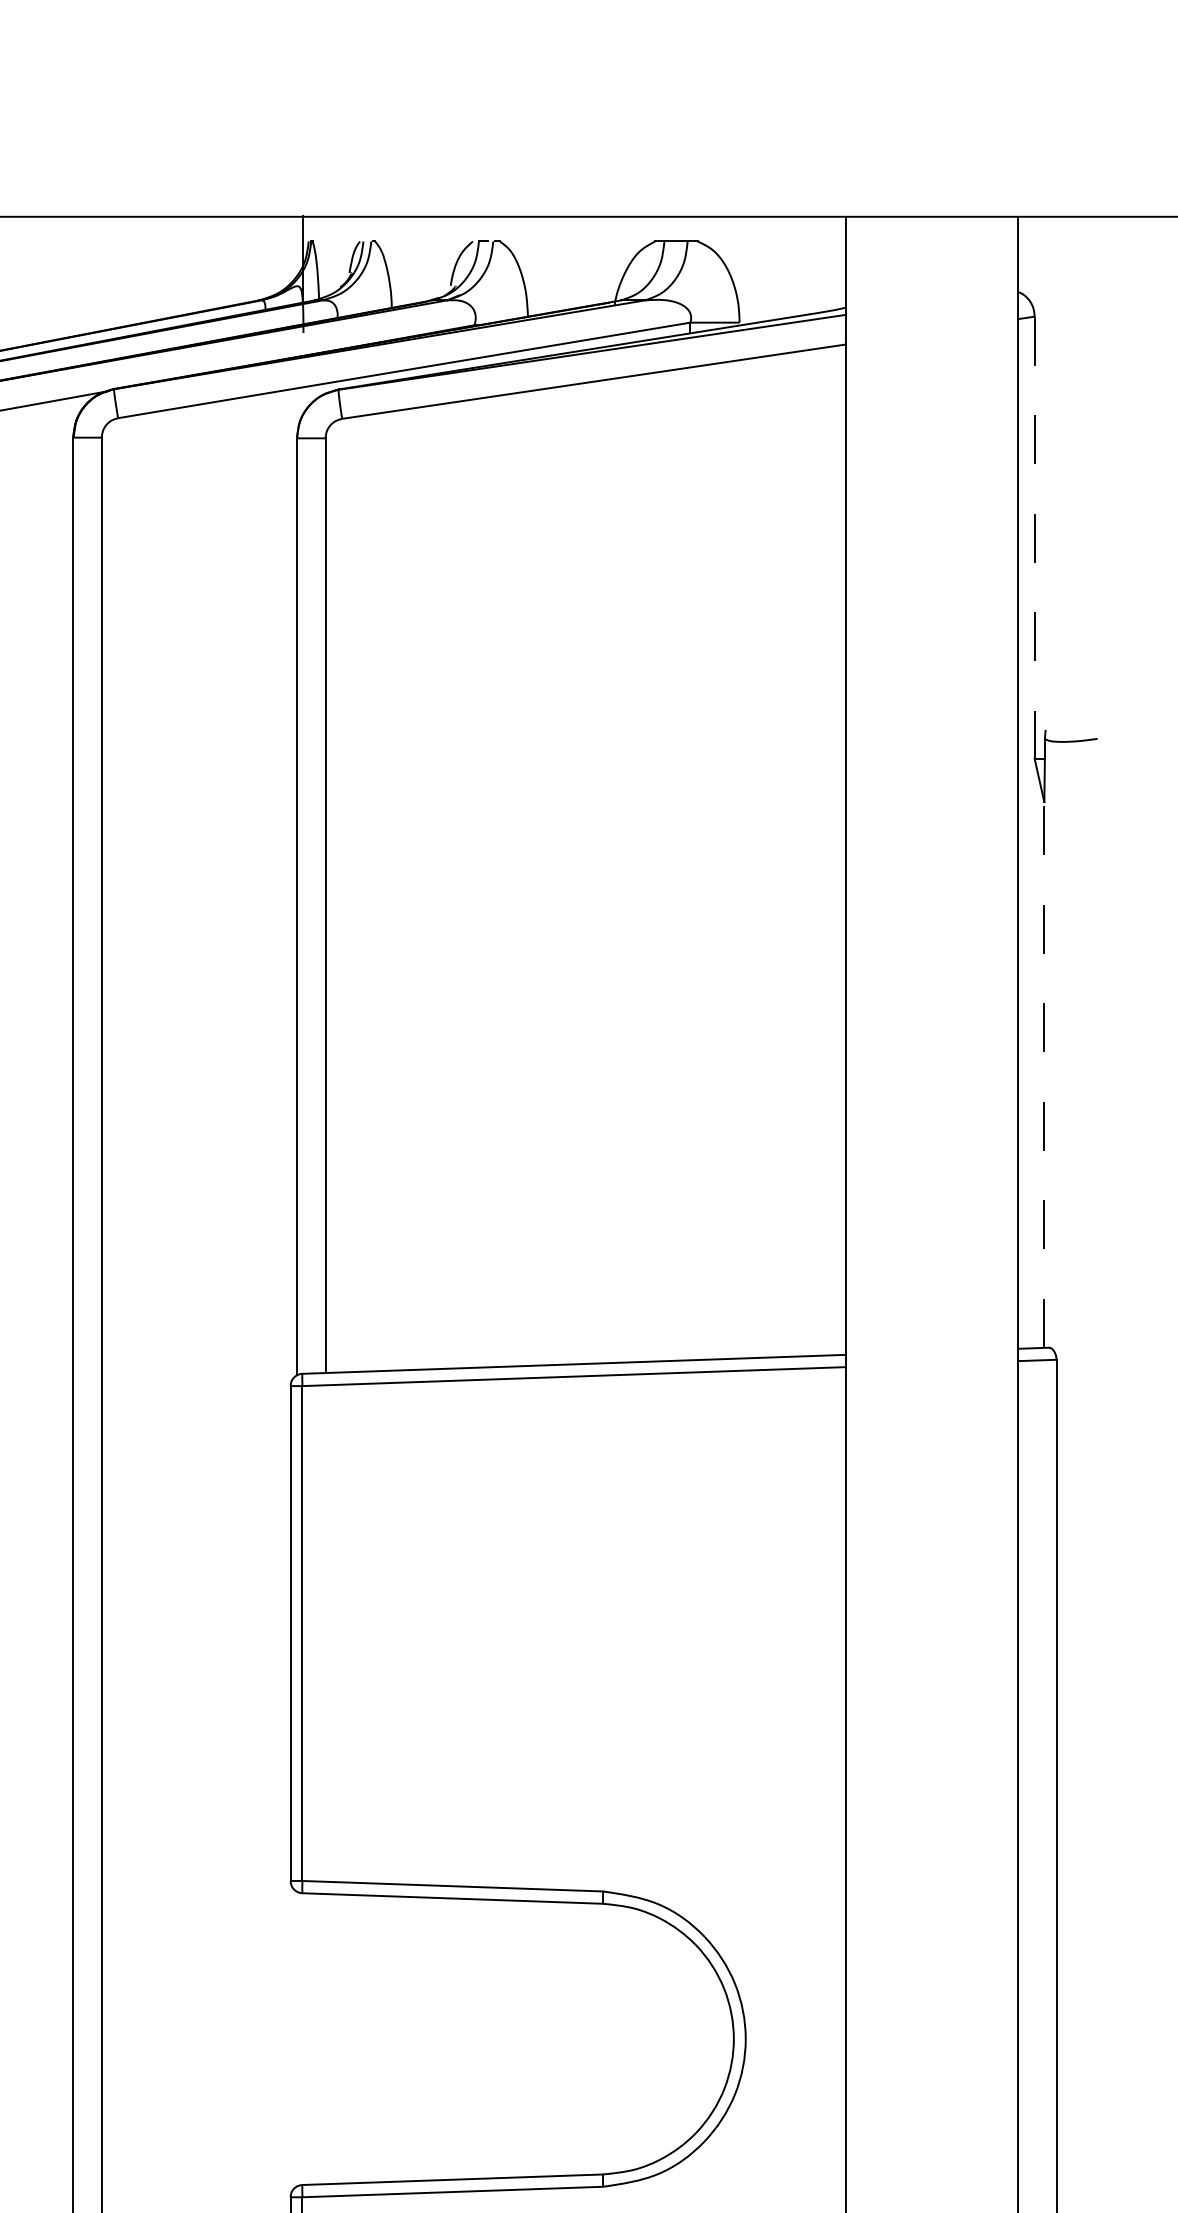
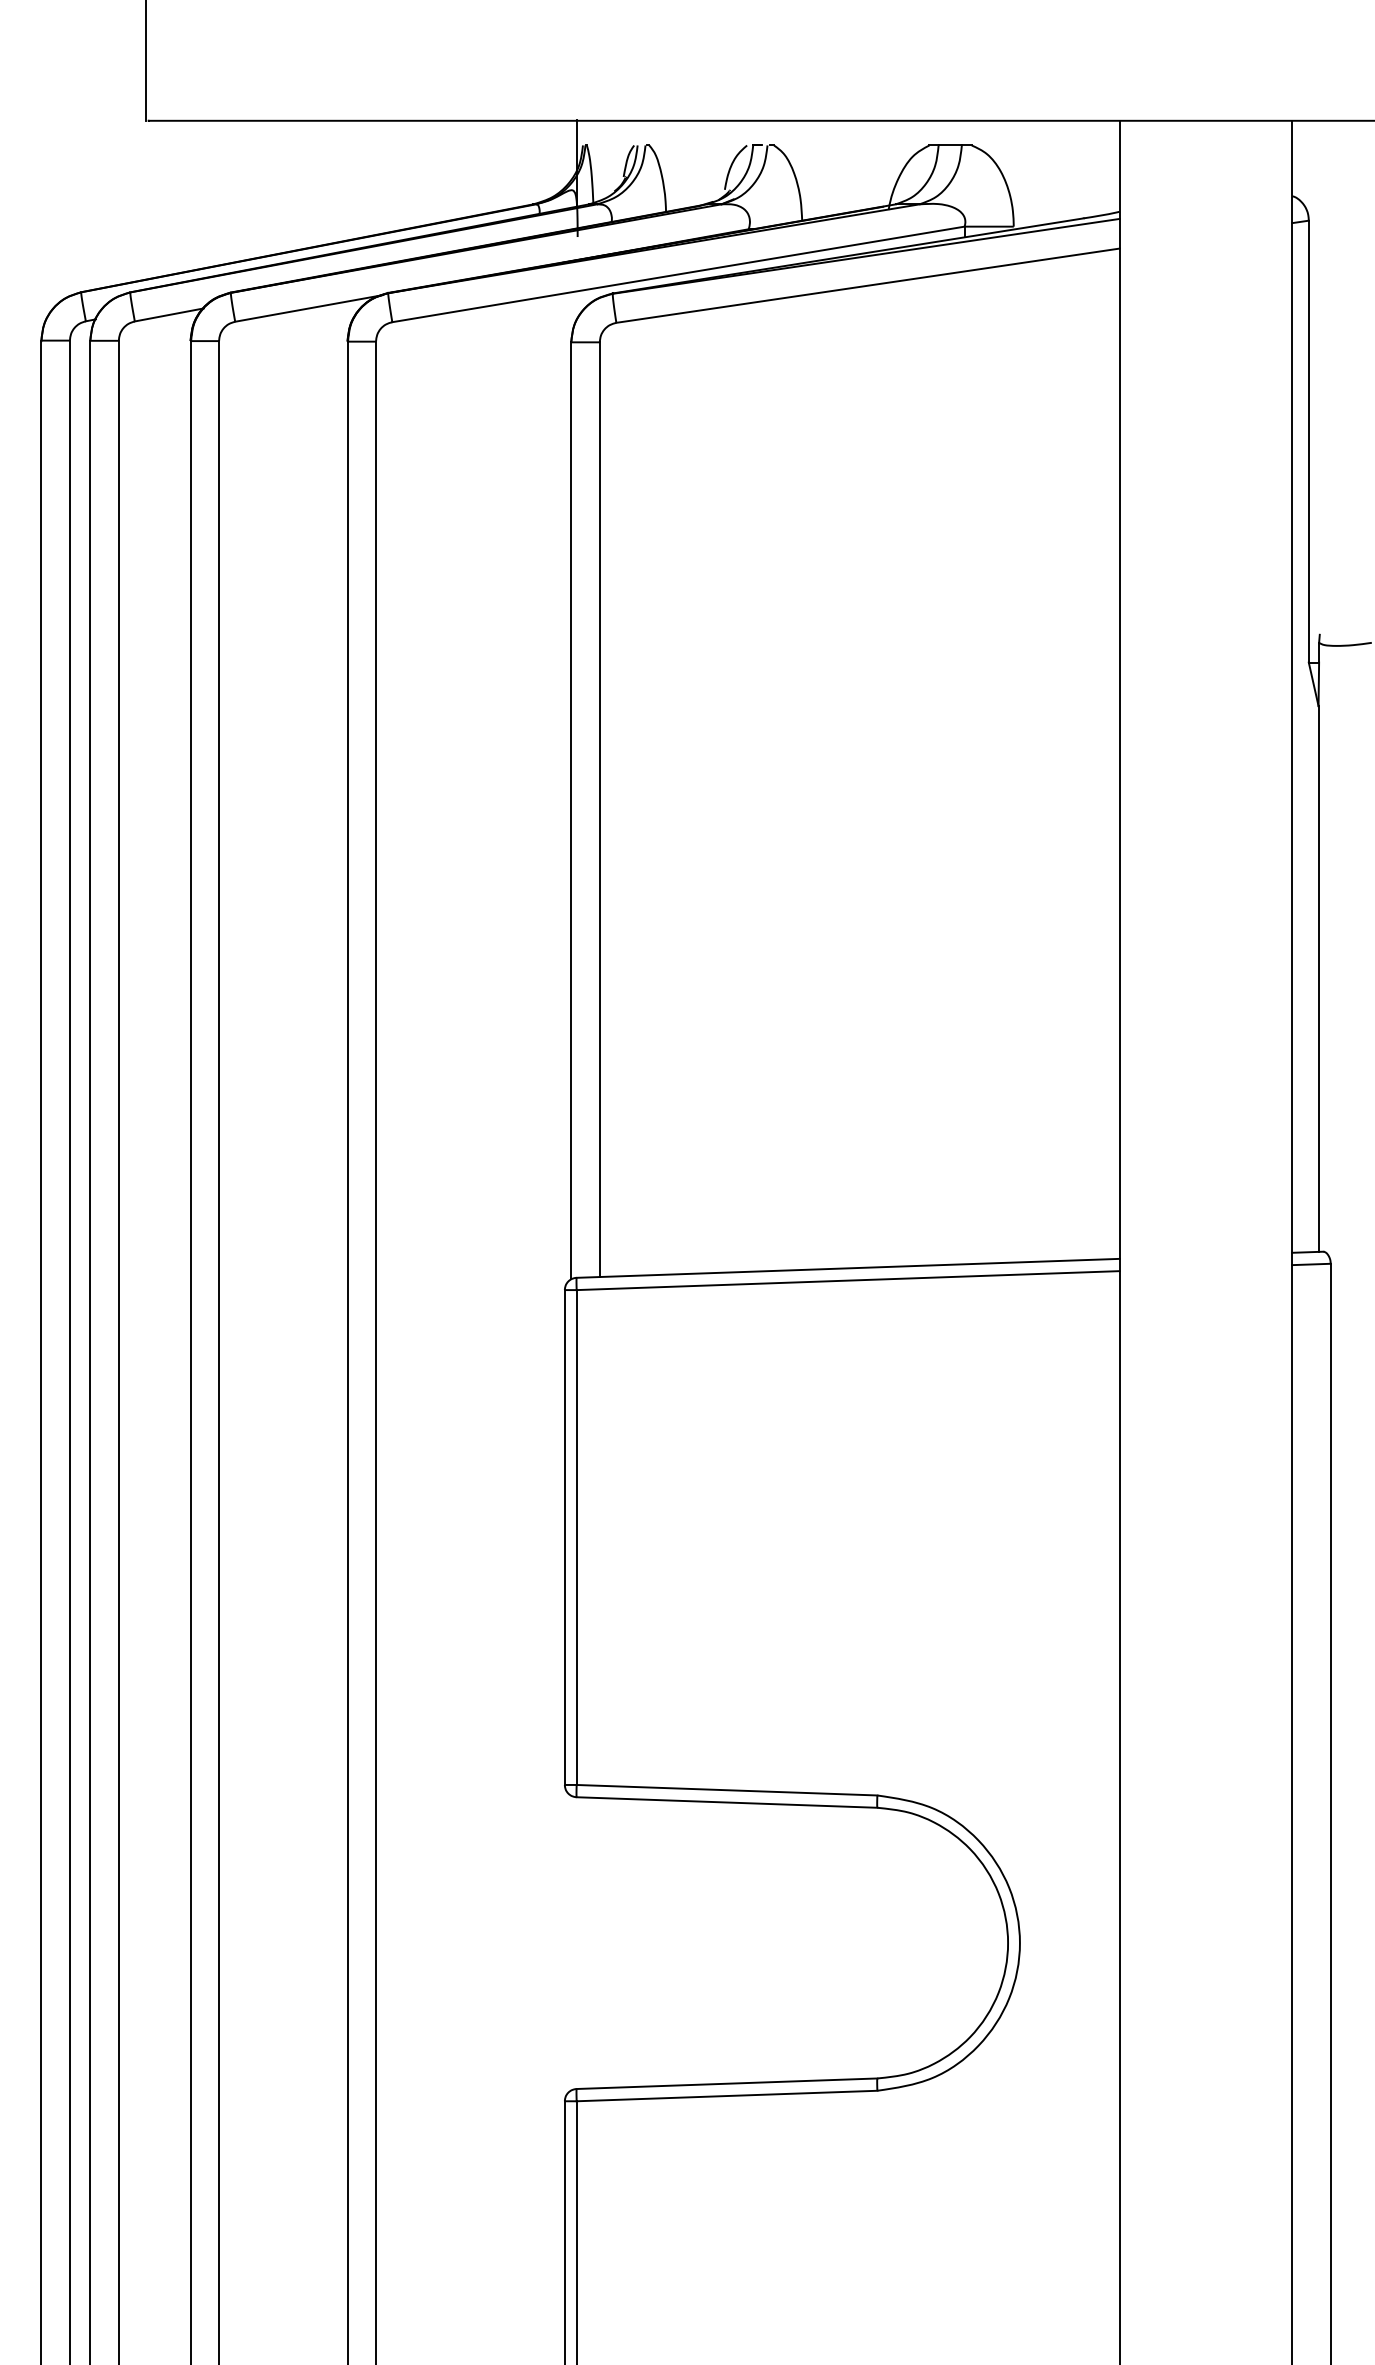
line: (1034, 537) -> (1308, 441), dashed -> solid
line: (1044, 1075) -> (1318, 979), dashed -> solid

